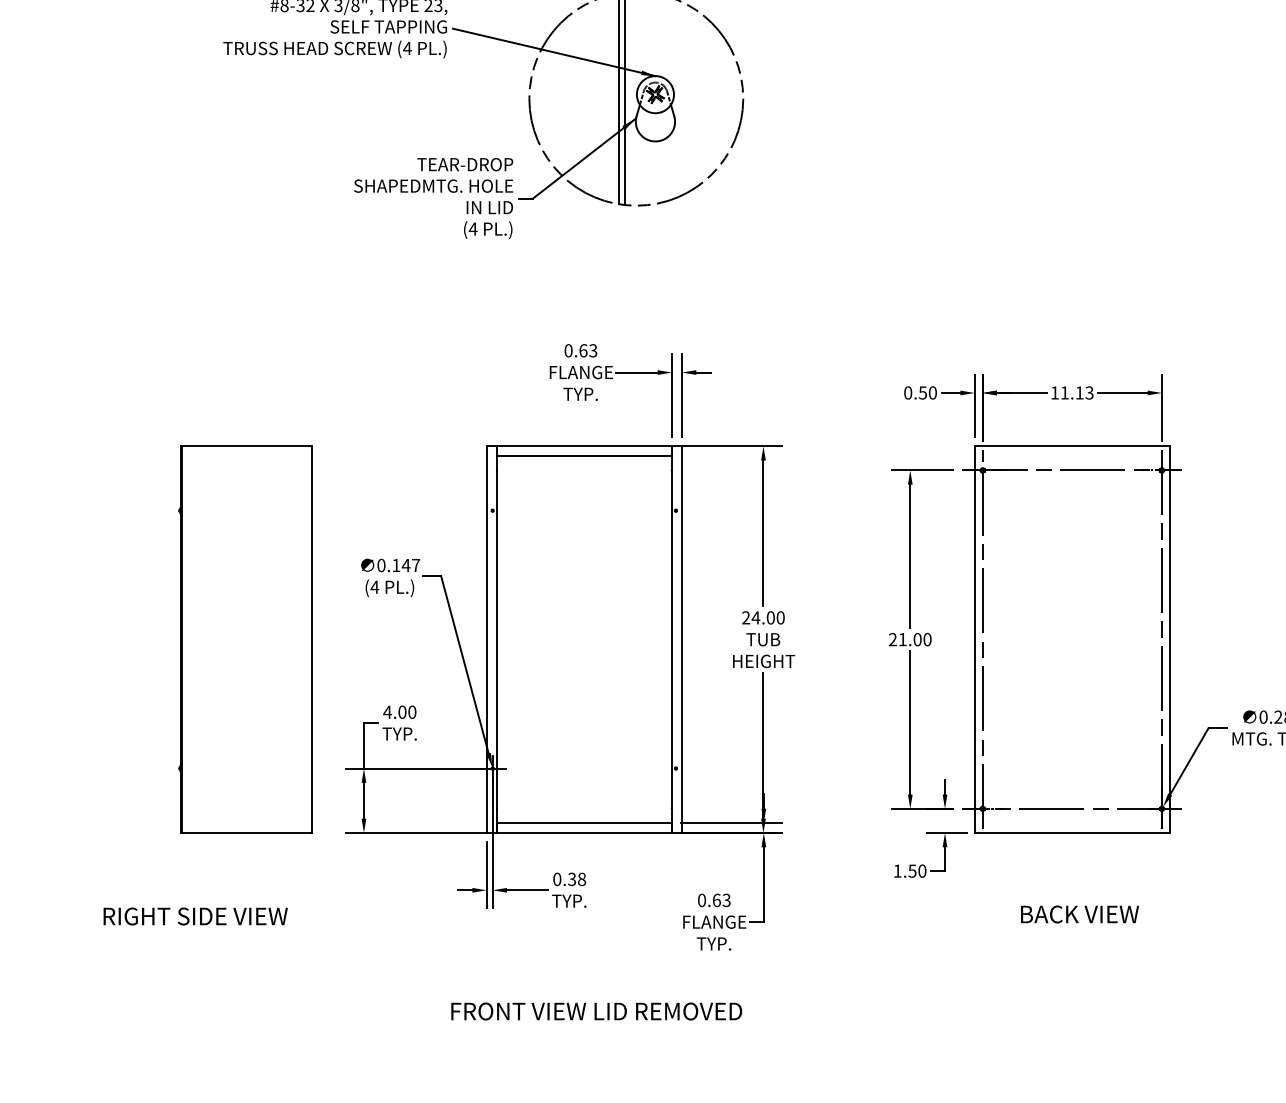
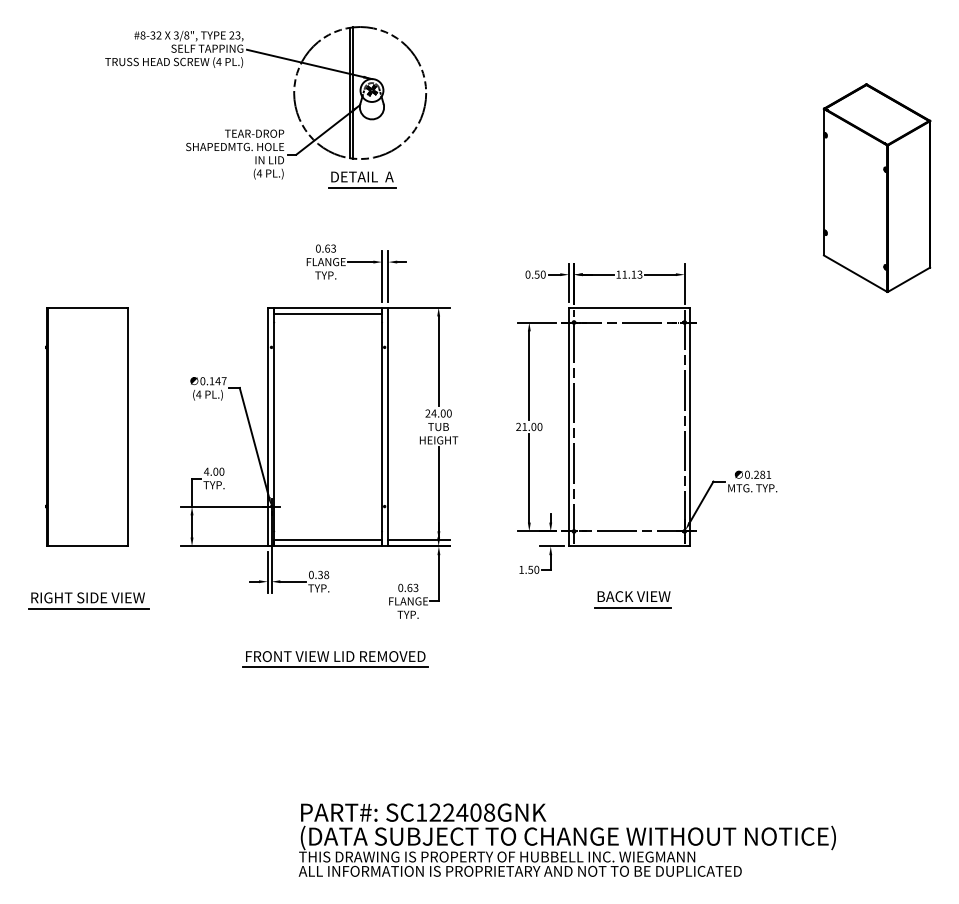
part: (640, 238) -> (362, 179), added
part: (244, 638) -> (86, 426), moved
line: (1077, 932) -> (632, 607), added
line: (196, 933) -> (88, 608), added
line: (596, 1029) -> (335, 667), added

